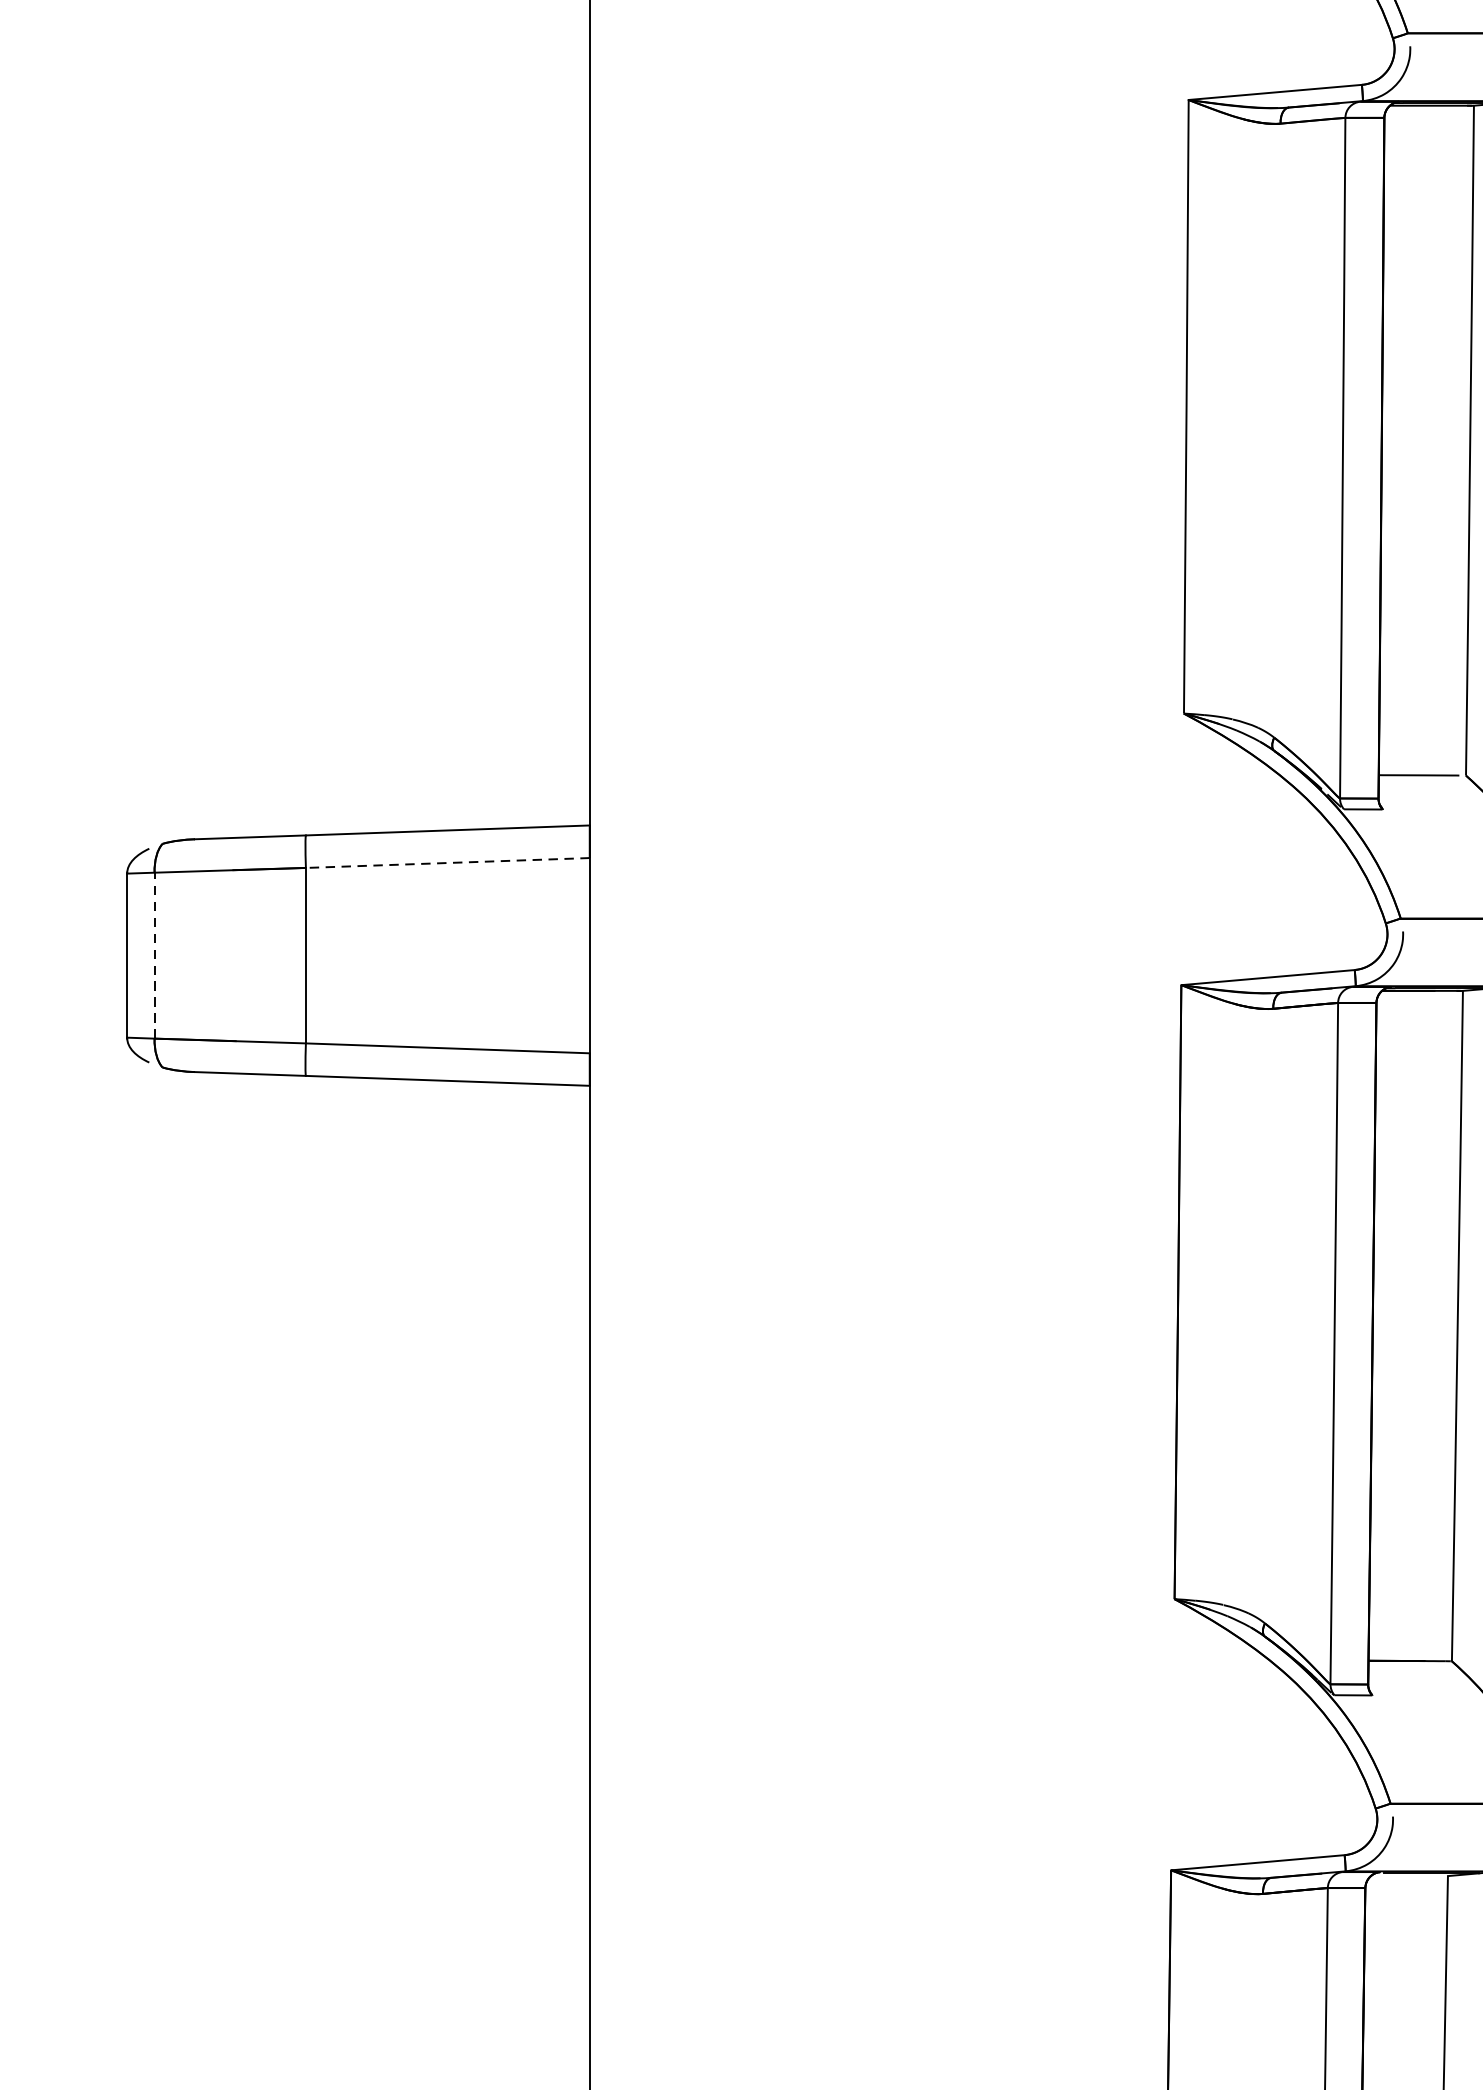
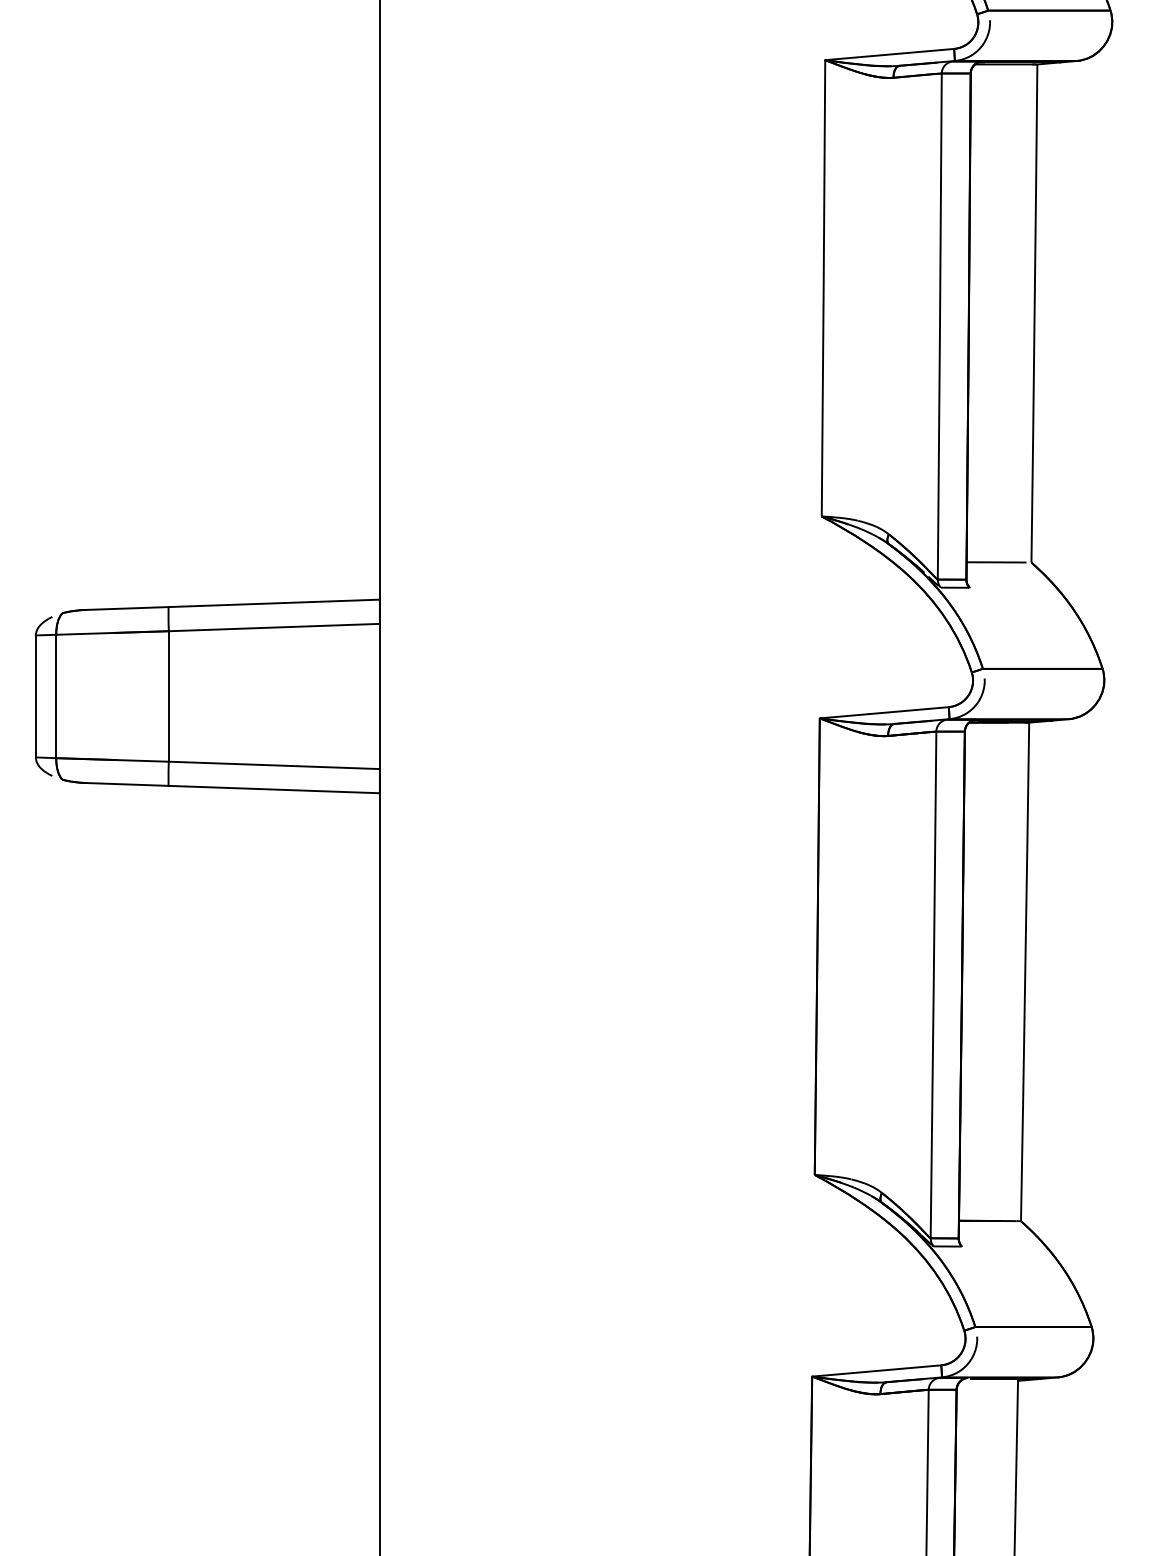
line: (448, 862) -> (274, 627), dashed -> solid
line: (154, 955) -> (56, 696), dashed -> solid

